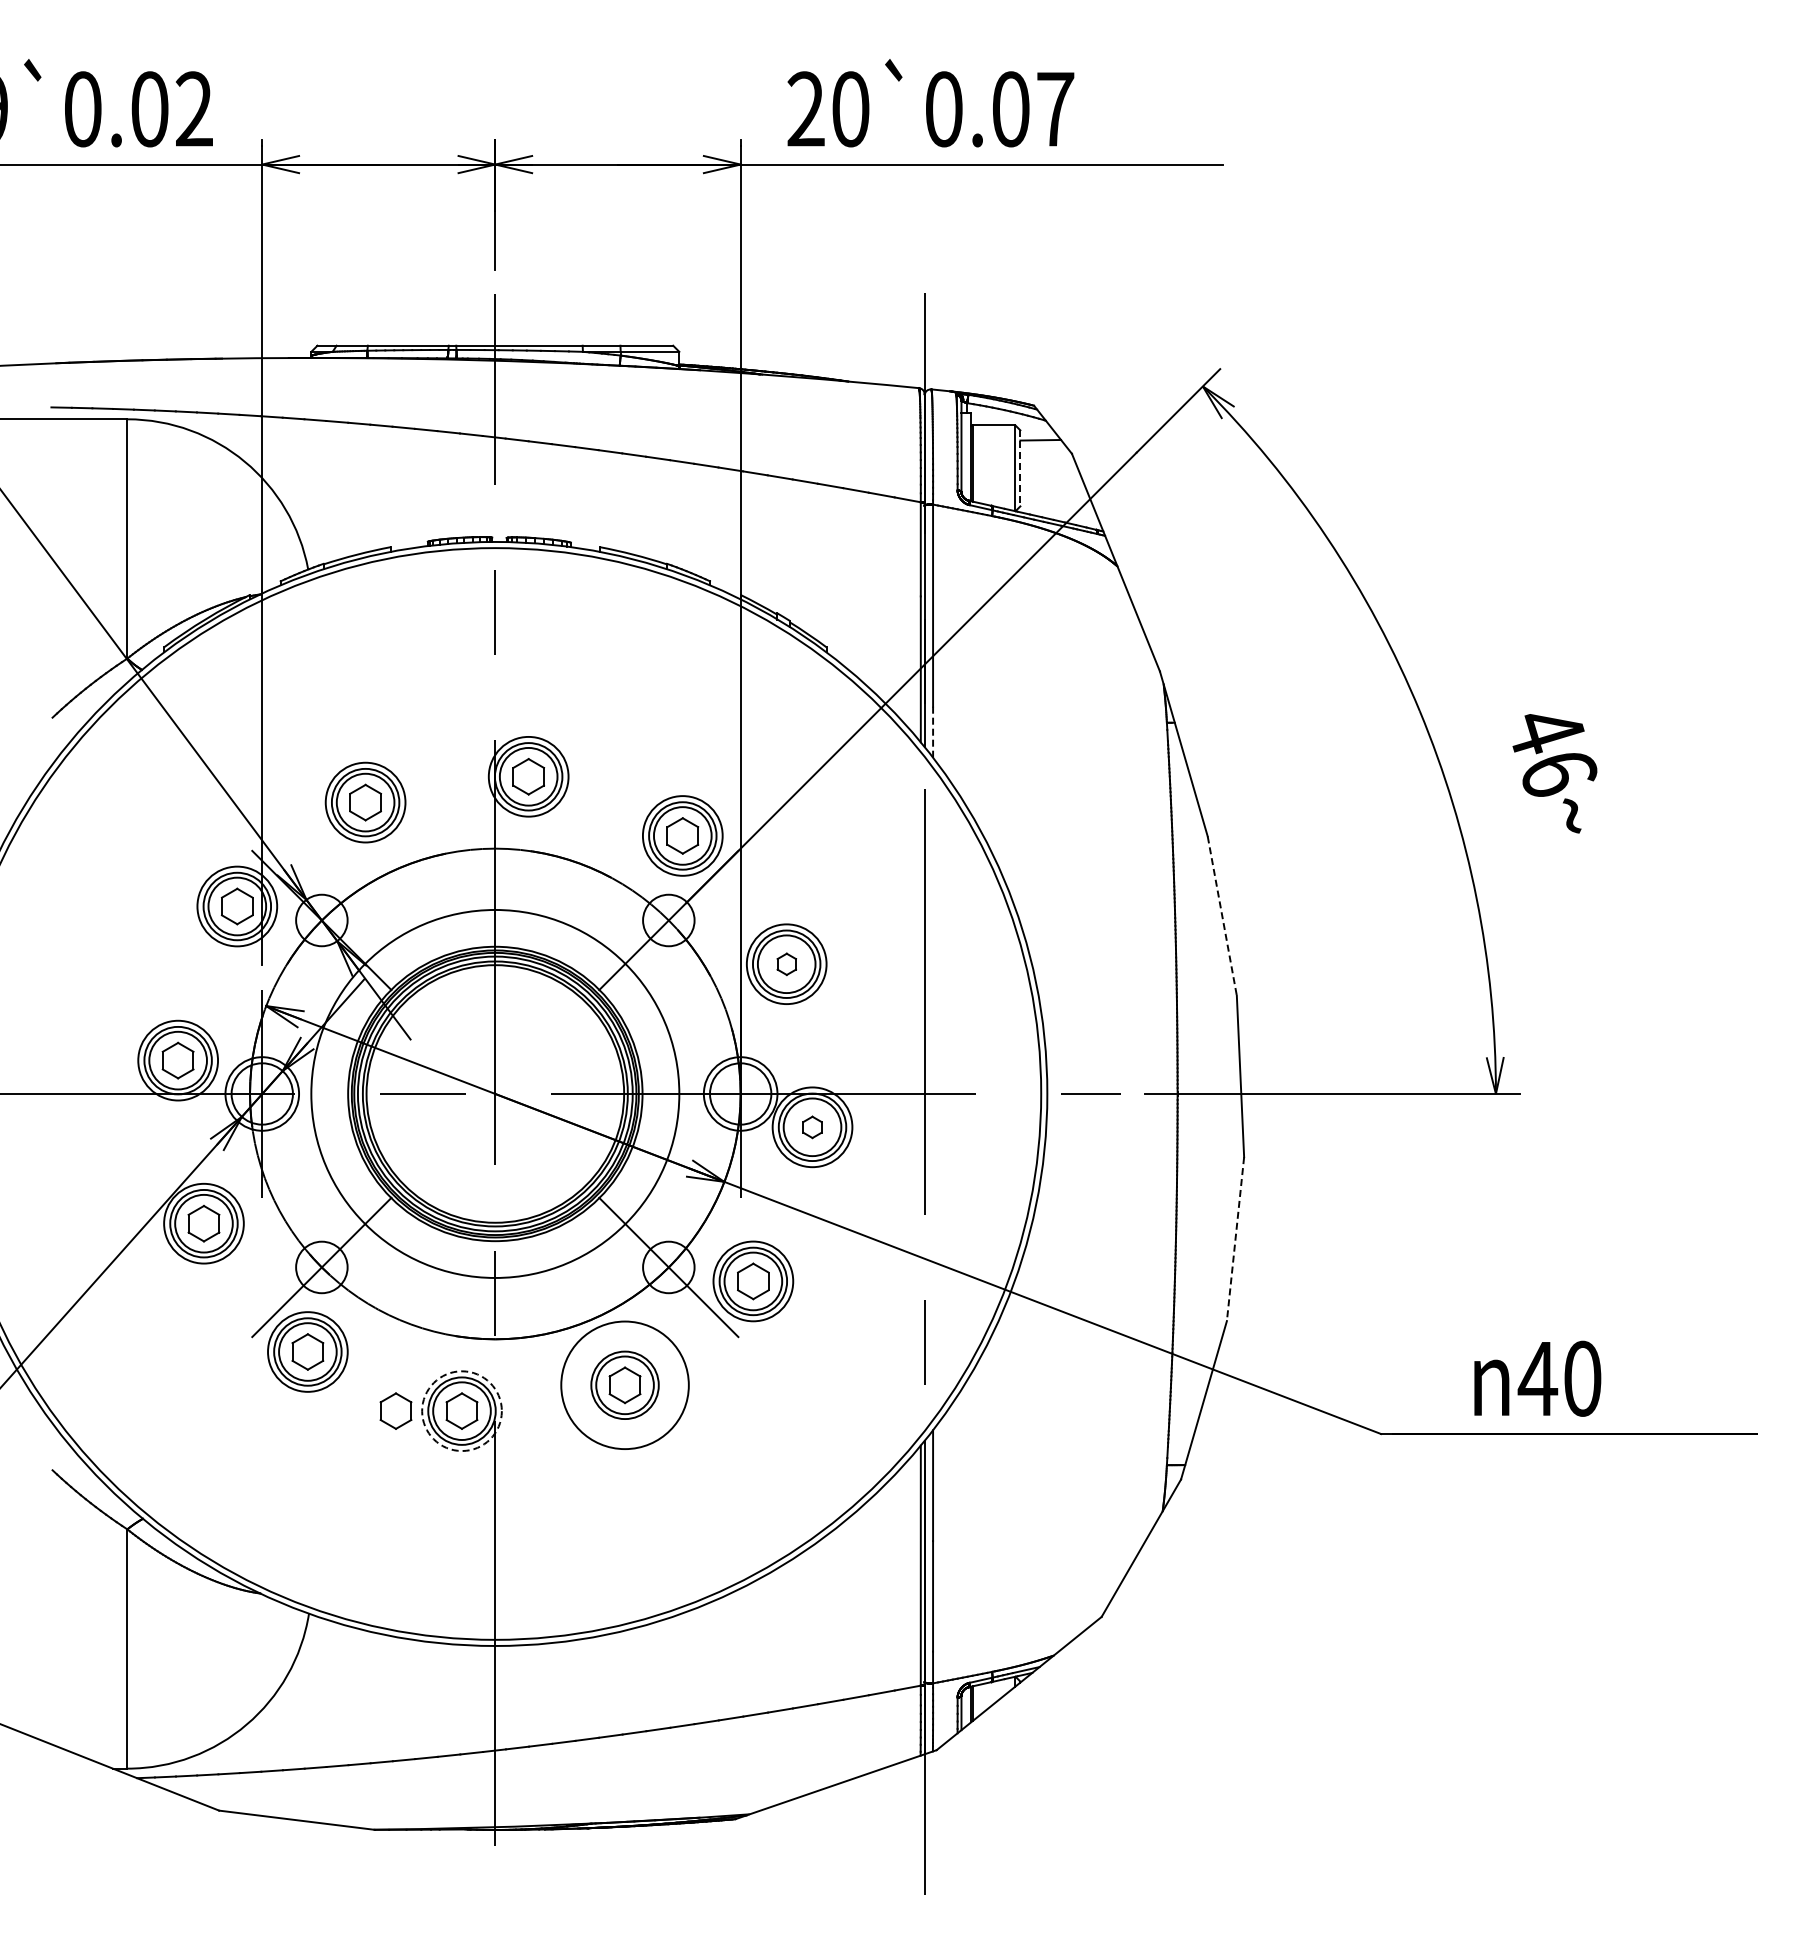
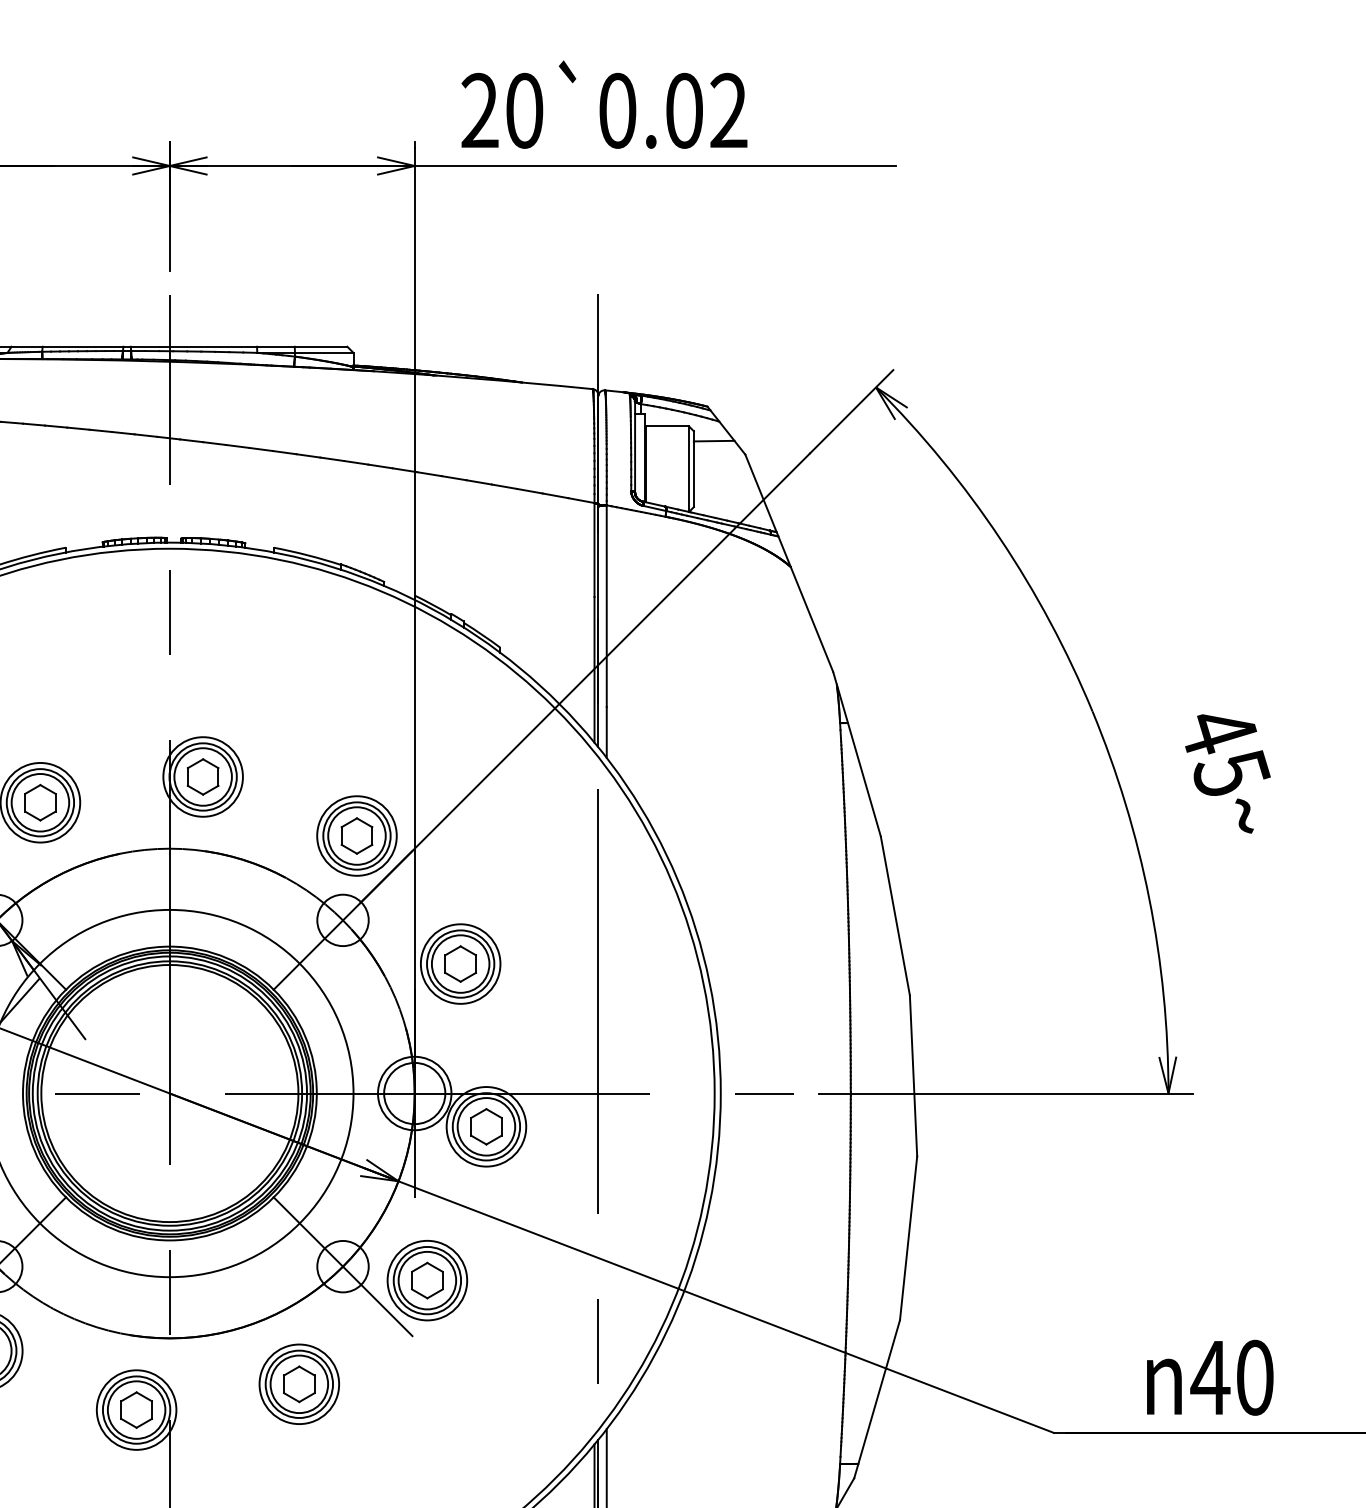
text: (1055, 108) -> (728, 110), 0.07 -> 0.02
line: (1020, 468) -> (693, 469), dashed -> solid
line: (933, 732) -> (607, 732), dashed -> solid
text: (1559, 773) -> (1231, 773), 46 -> 45
line: (1222, 916) -> (895, 916), dashed -> solid
part: (786, 964) -> (460, 964), size x1.67
part: (812, 1127) -> (486, 1126), size x1.67
line: (1235, 1239) -> (908, 1238), dashed -> solid
circle: (624, 1385) -> (298, 1384), size x0.62
part: (395, 1410) -> (70, 1409), removed
circle: (461, 1411) -> (136, 1410), dashed -> solid

